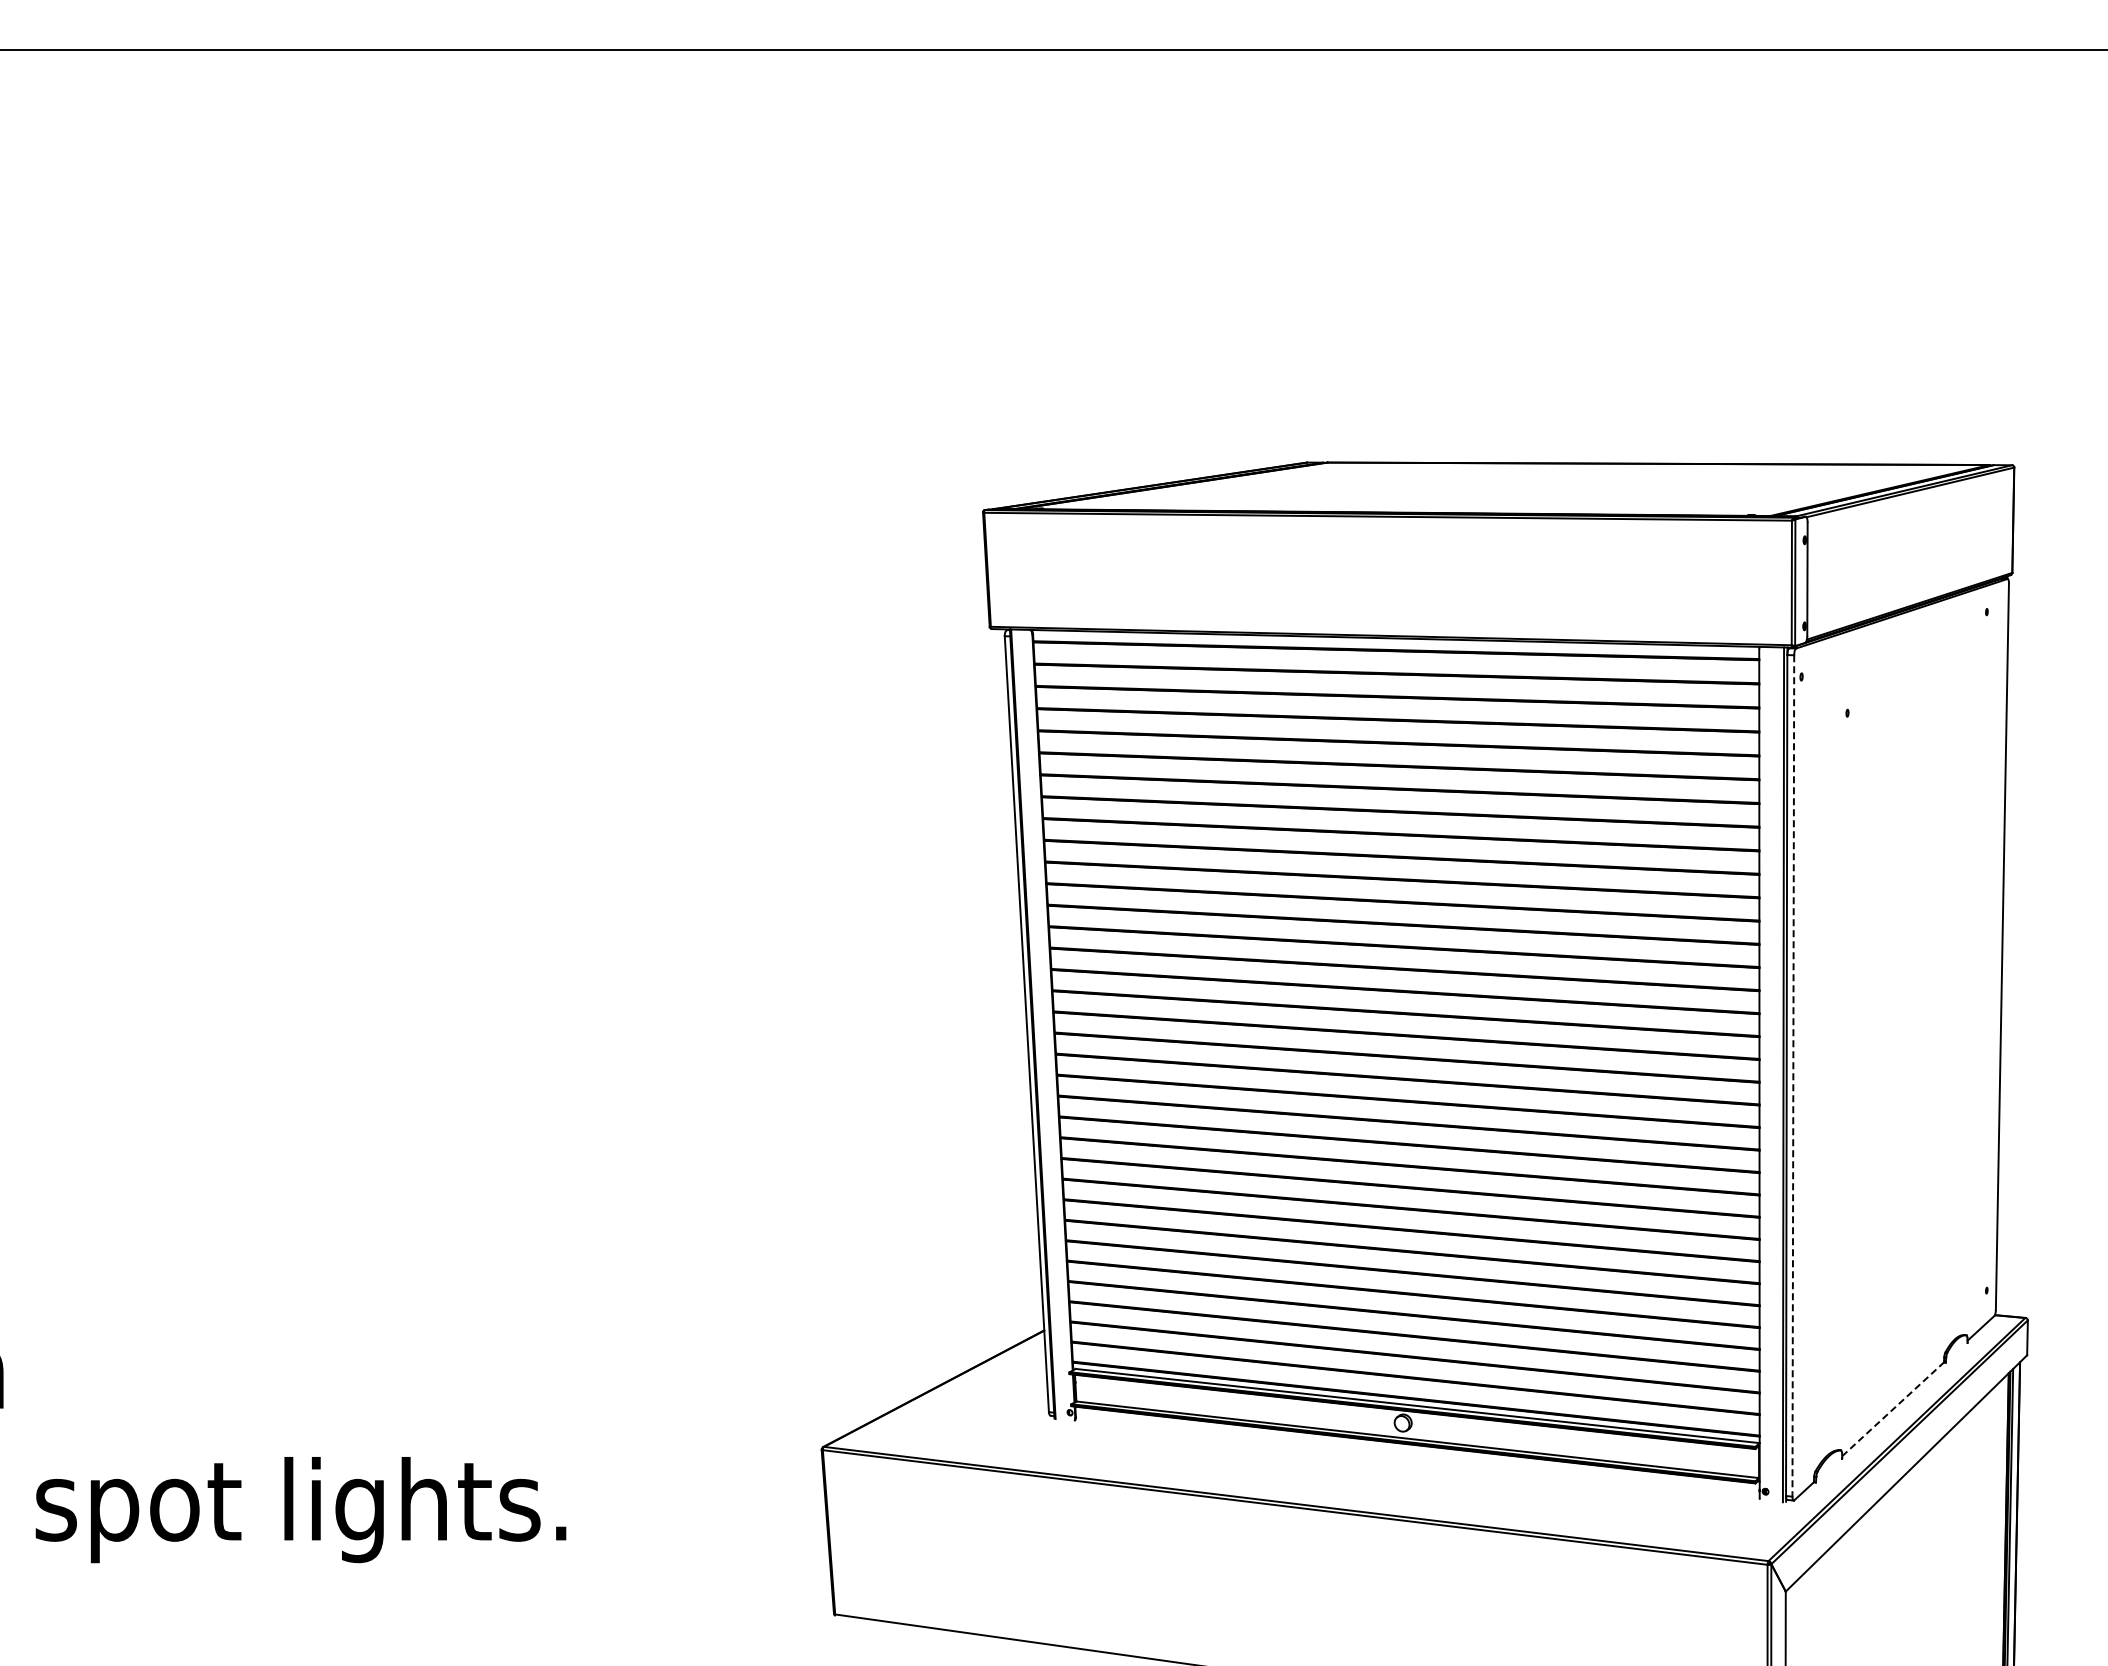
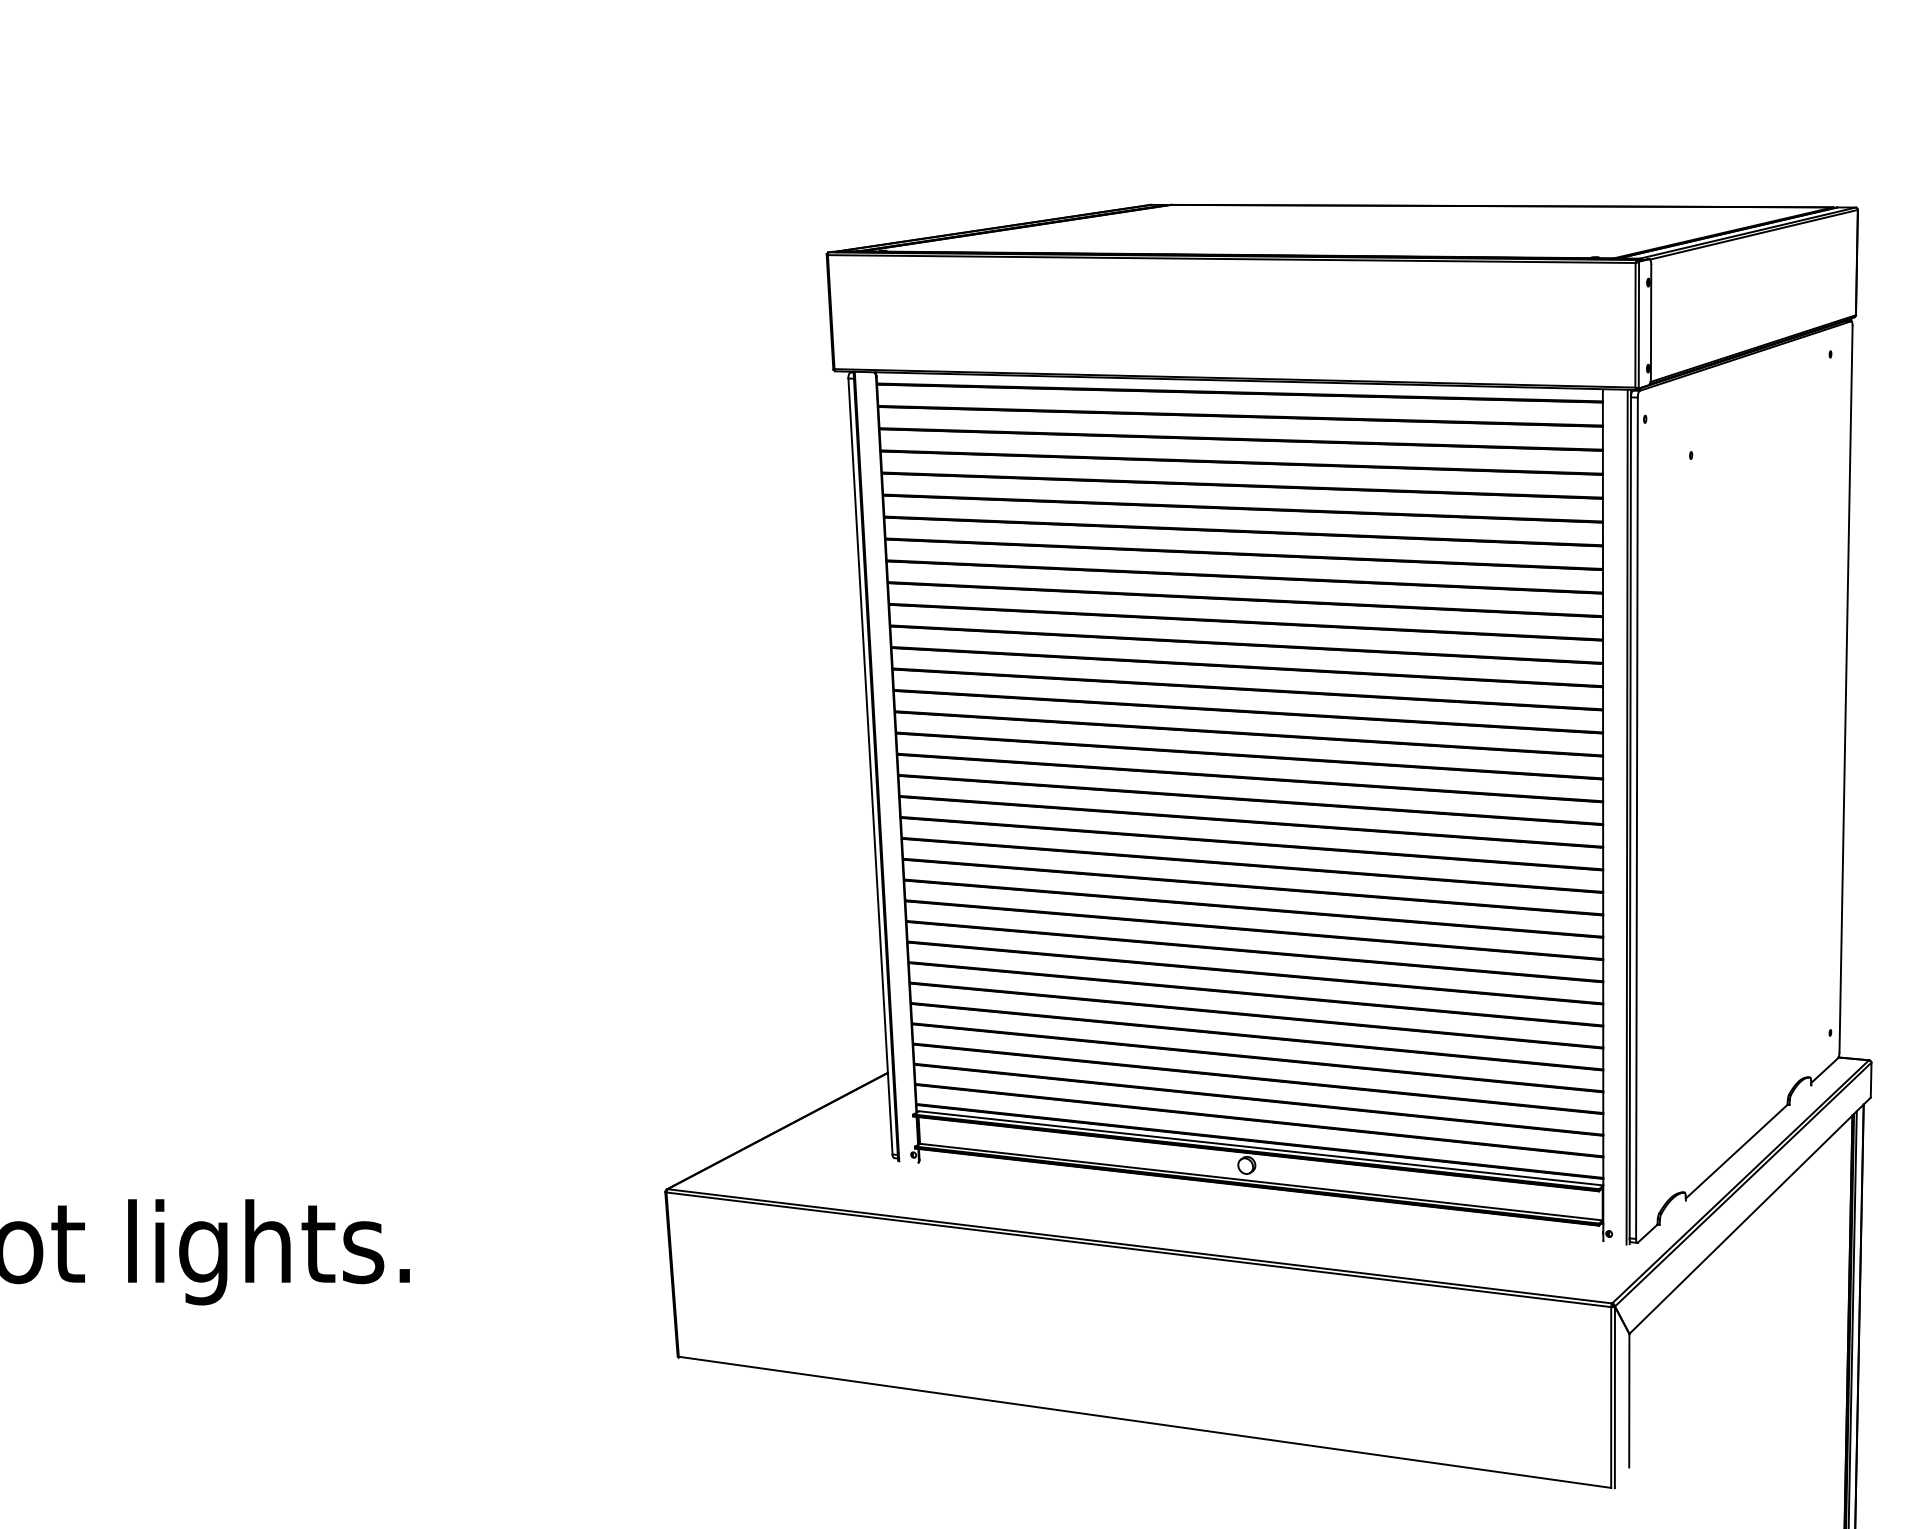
line: (1793, 1075) -> (1637, 817), dashed -> solid
line: (1893, 1409) -> (1737, 1151), dashed -> solid

